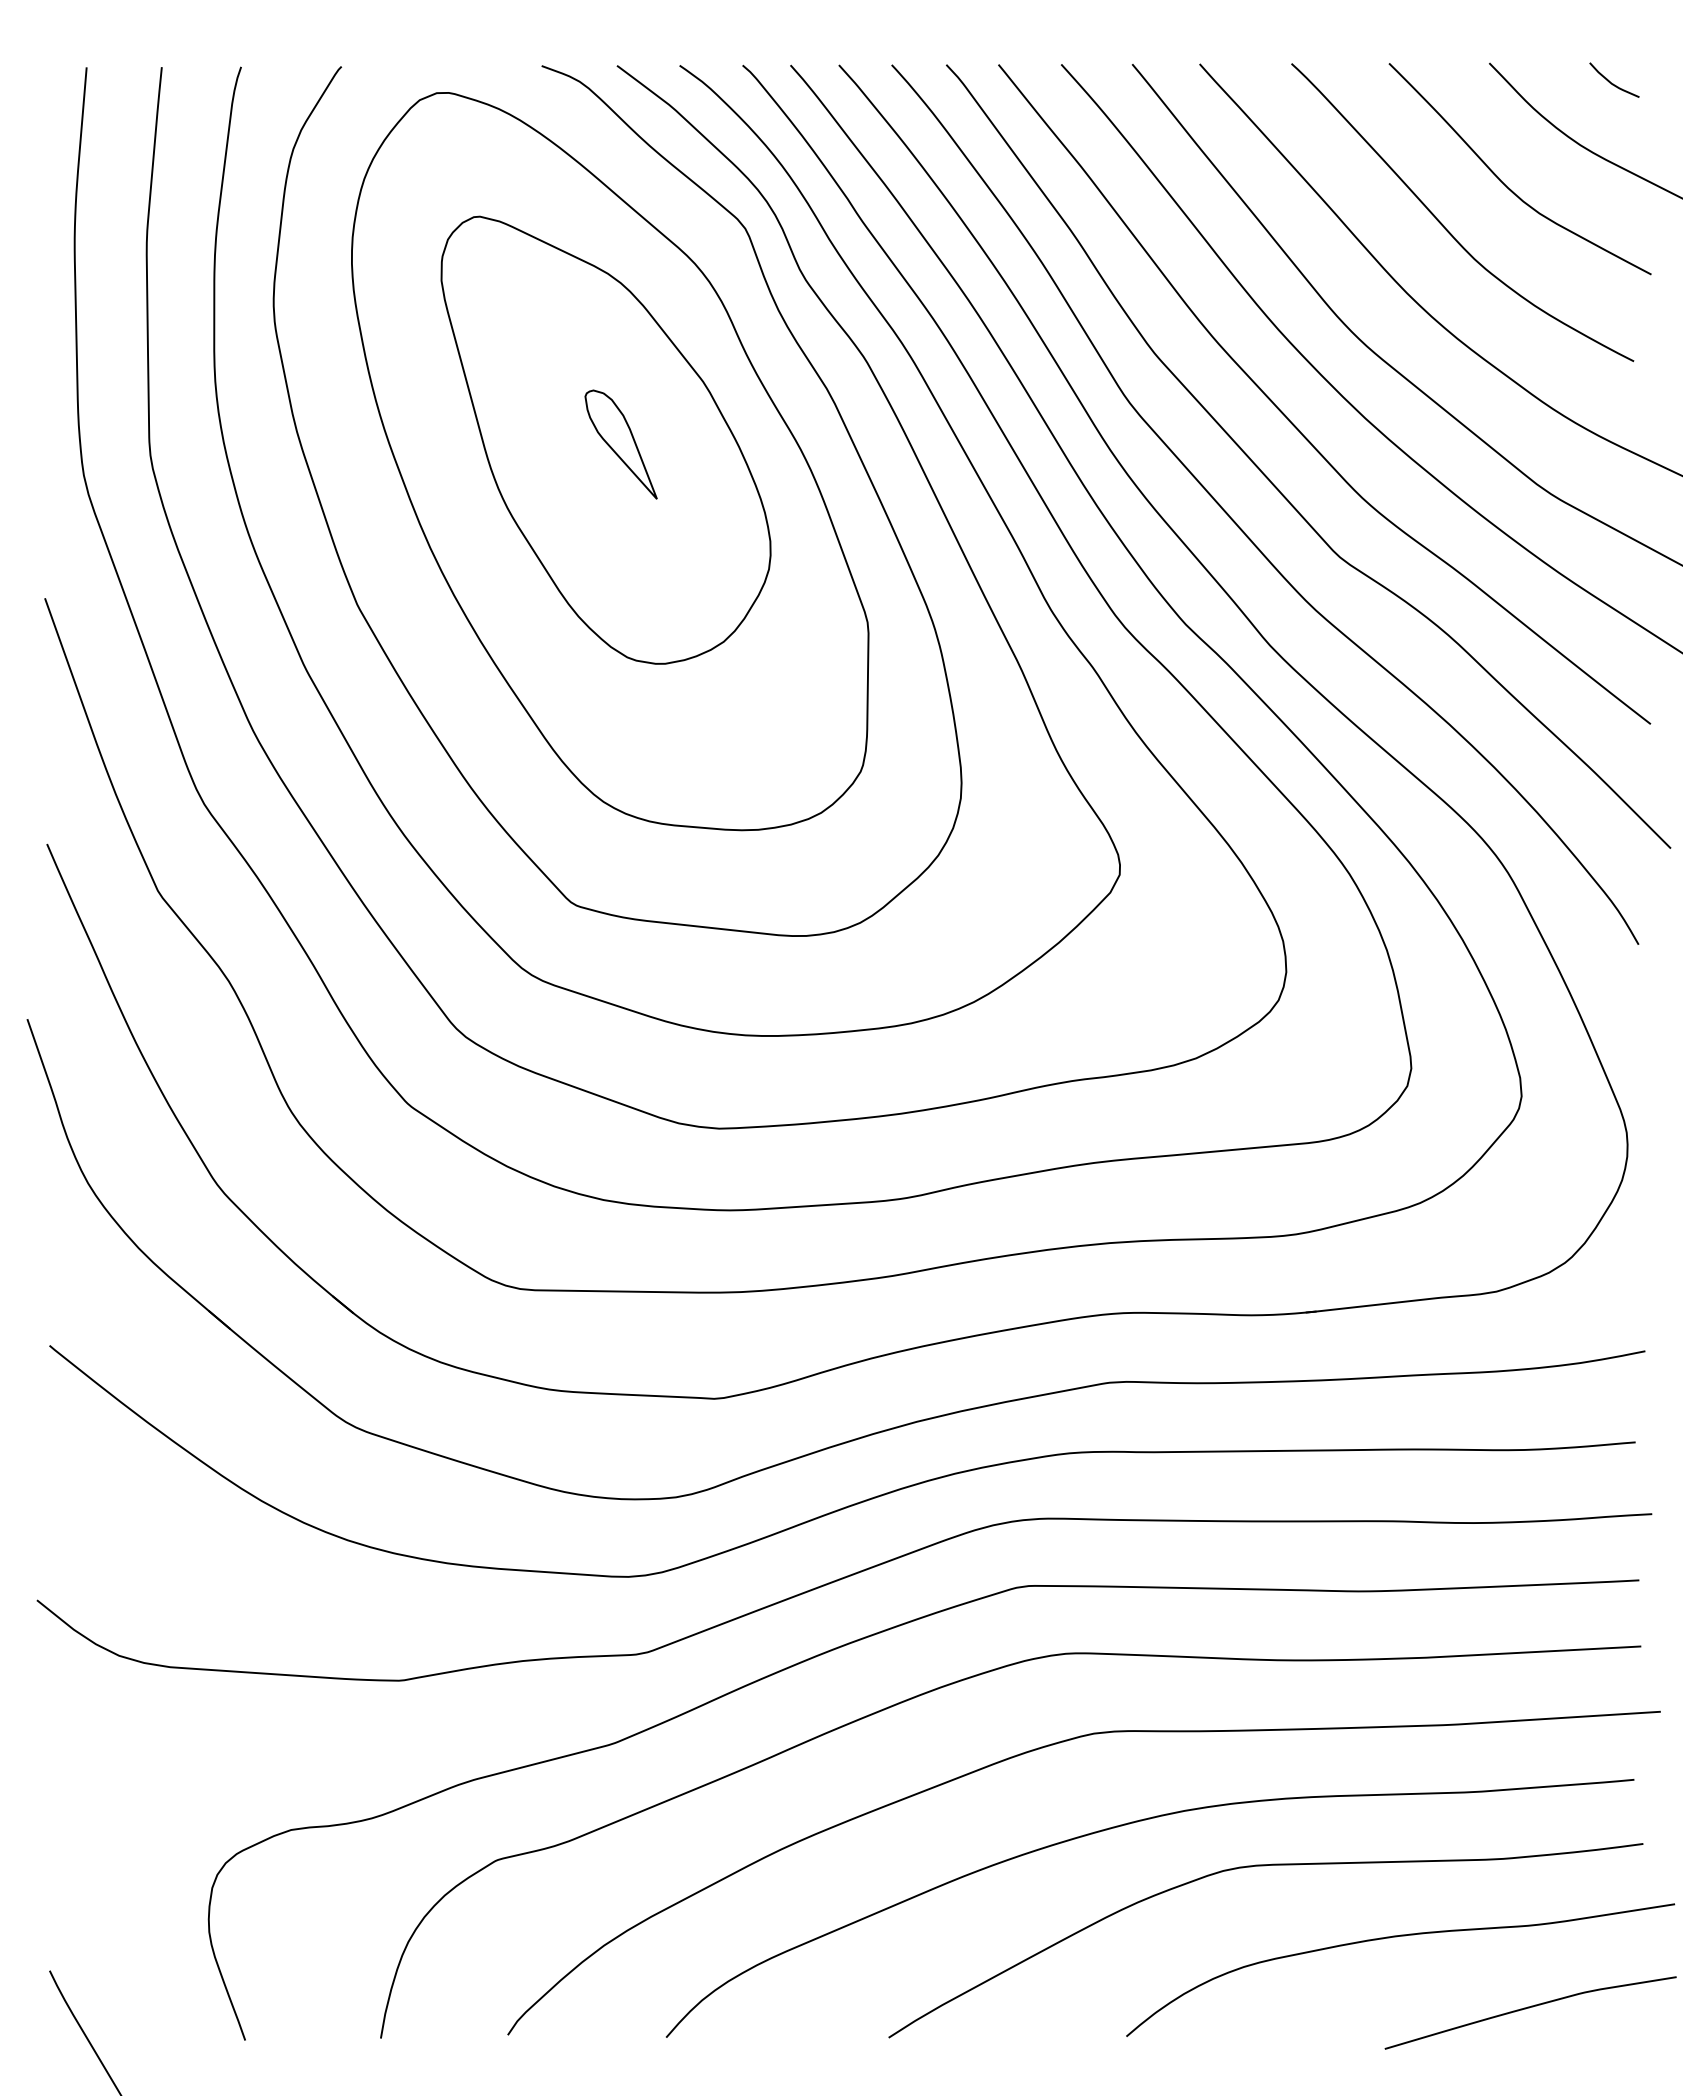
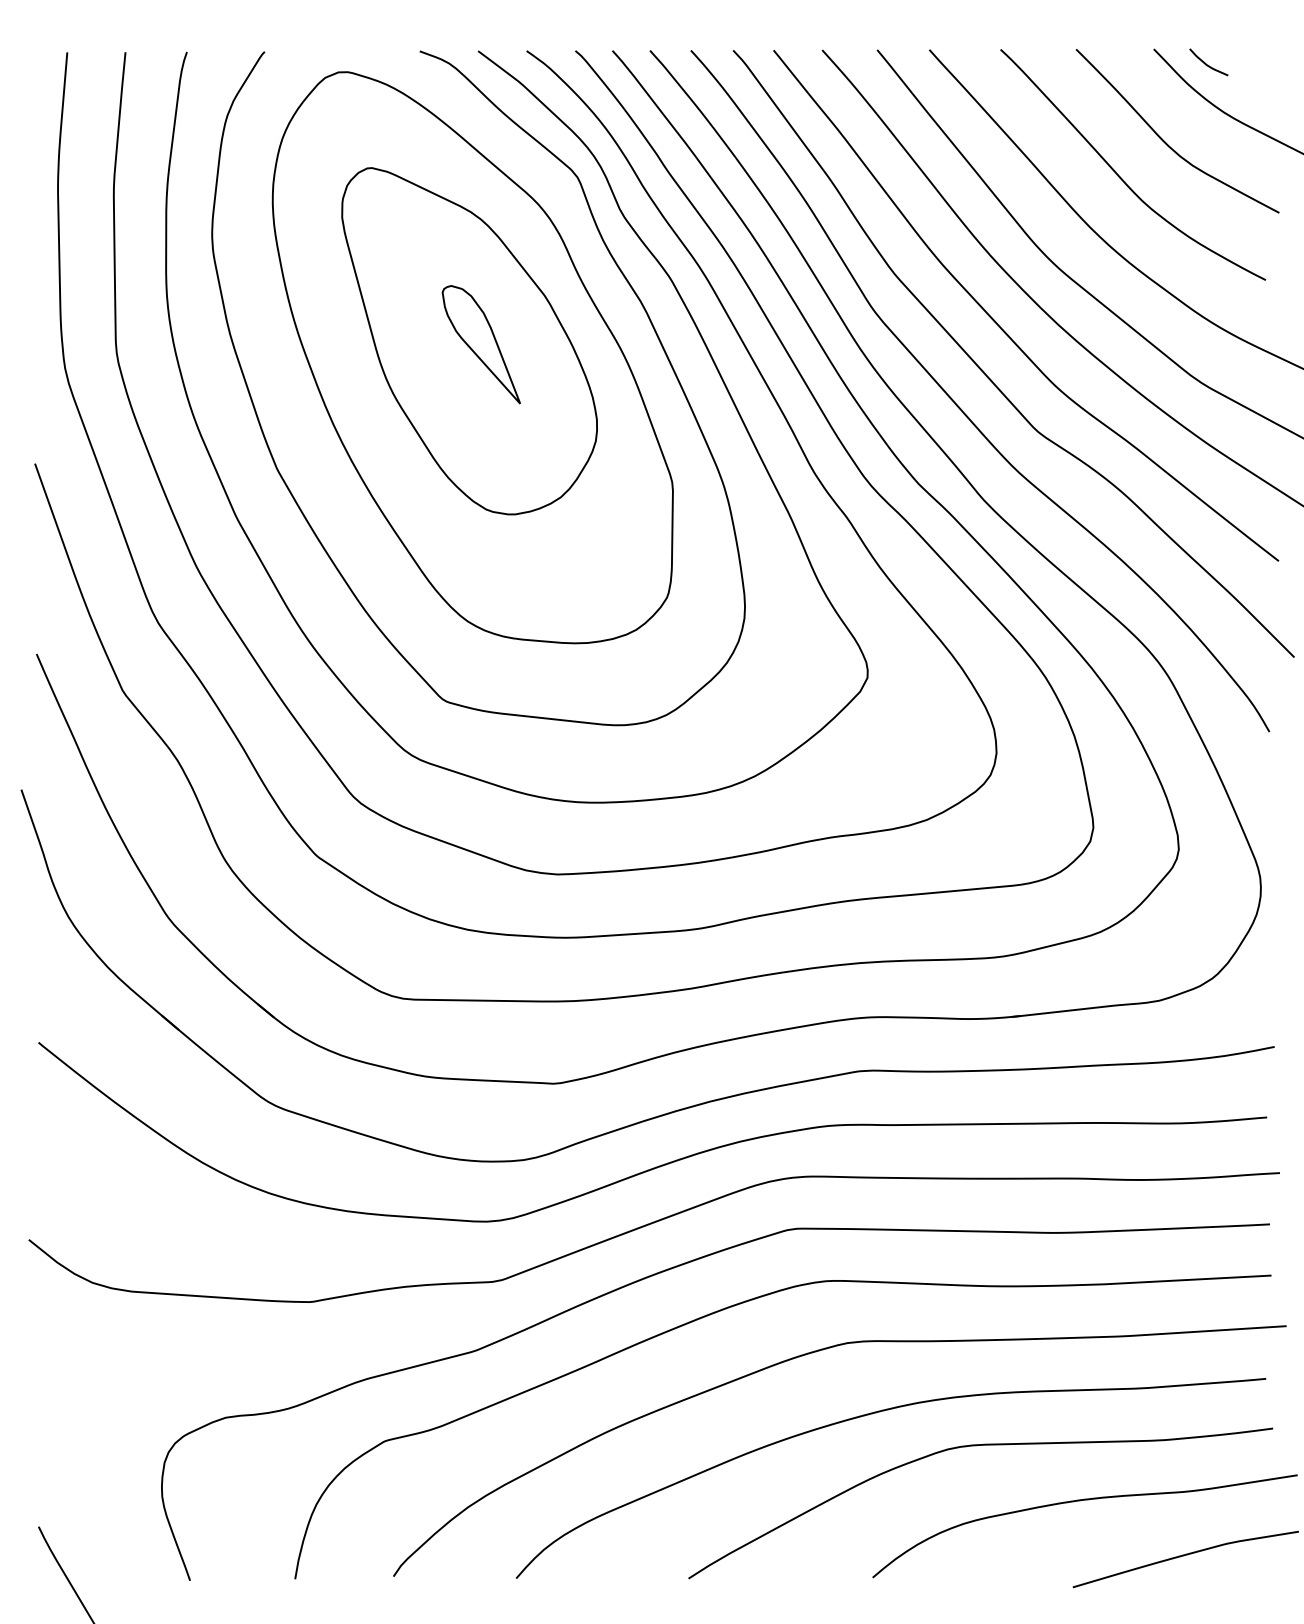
curve: (1613, 83) -> (1208, 64), moved
part: (620, 444) -> (480, 344), size x1.4

